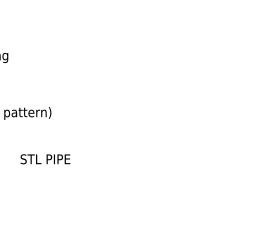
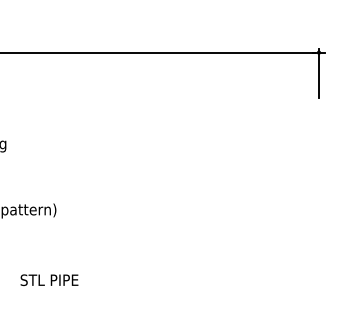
text: (45, 158) -> (49, 279), moved

